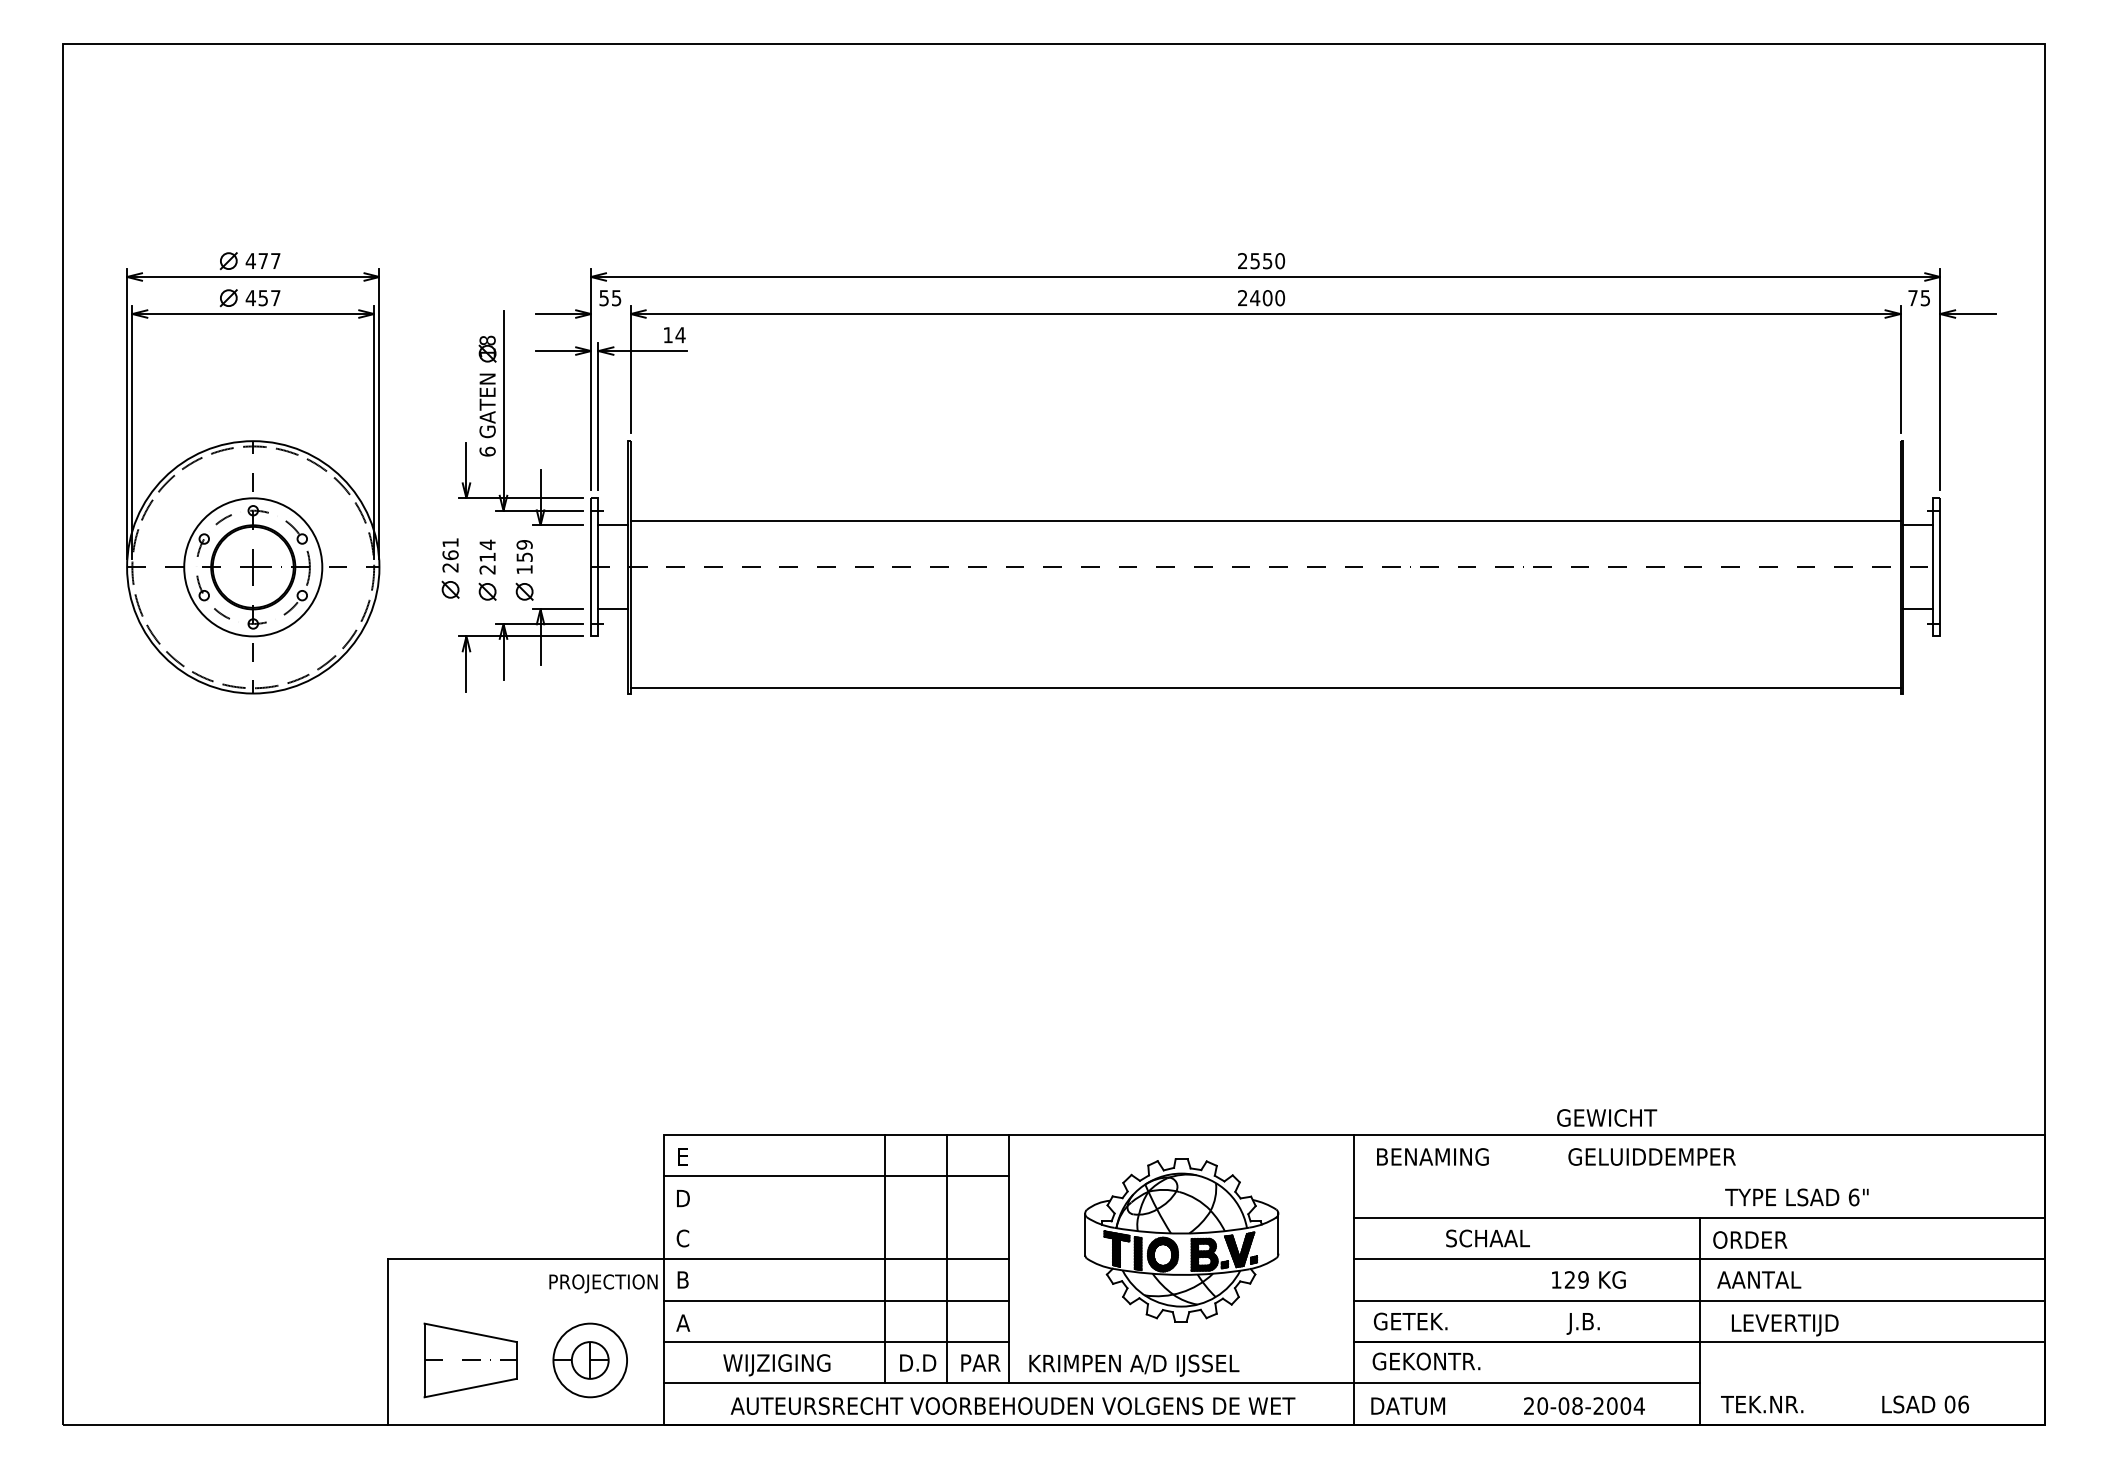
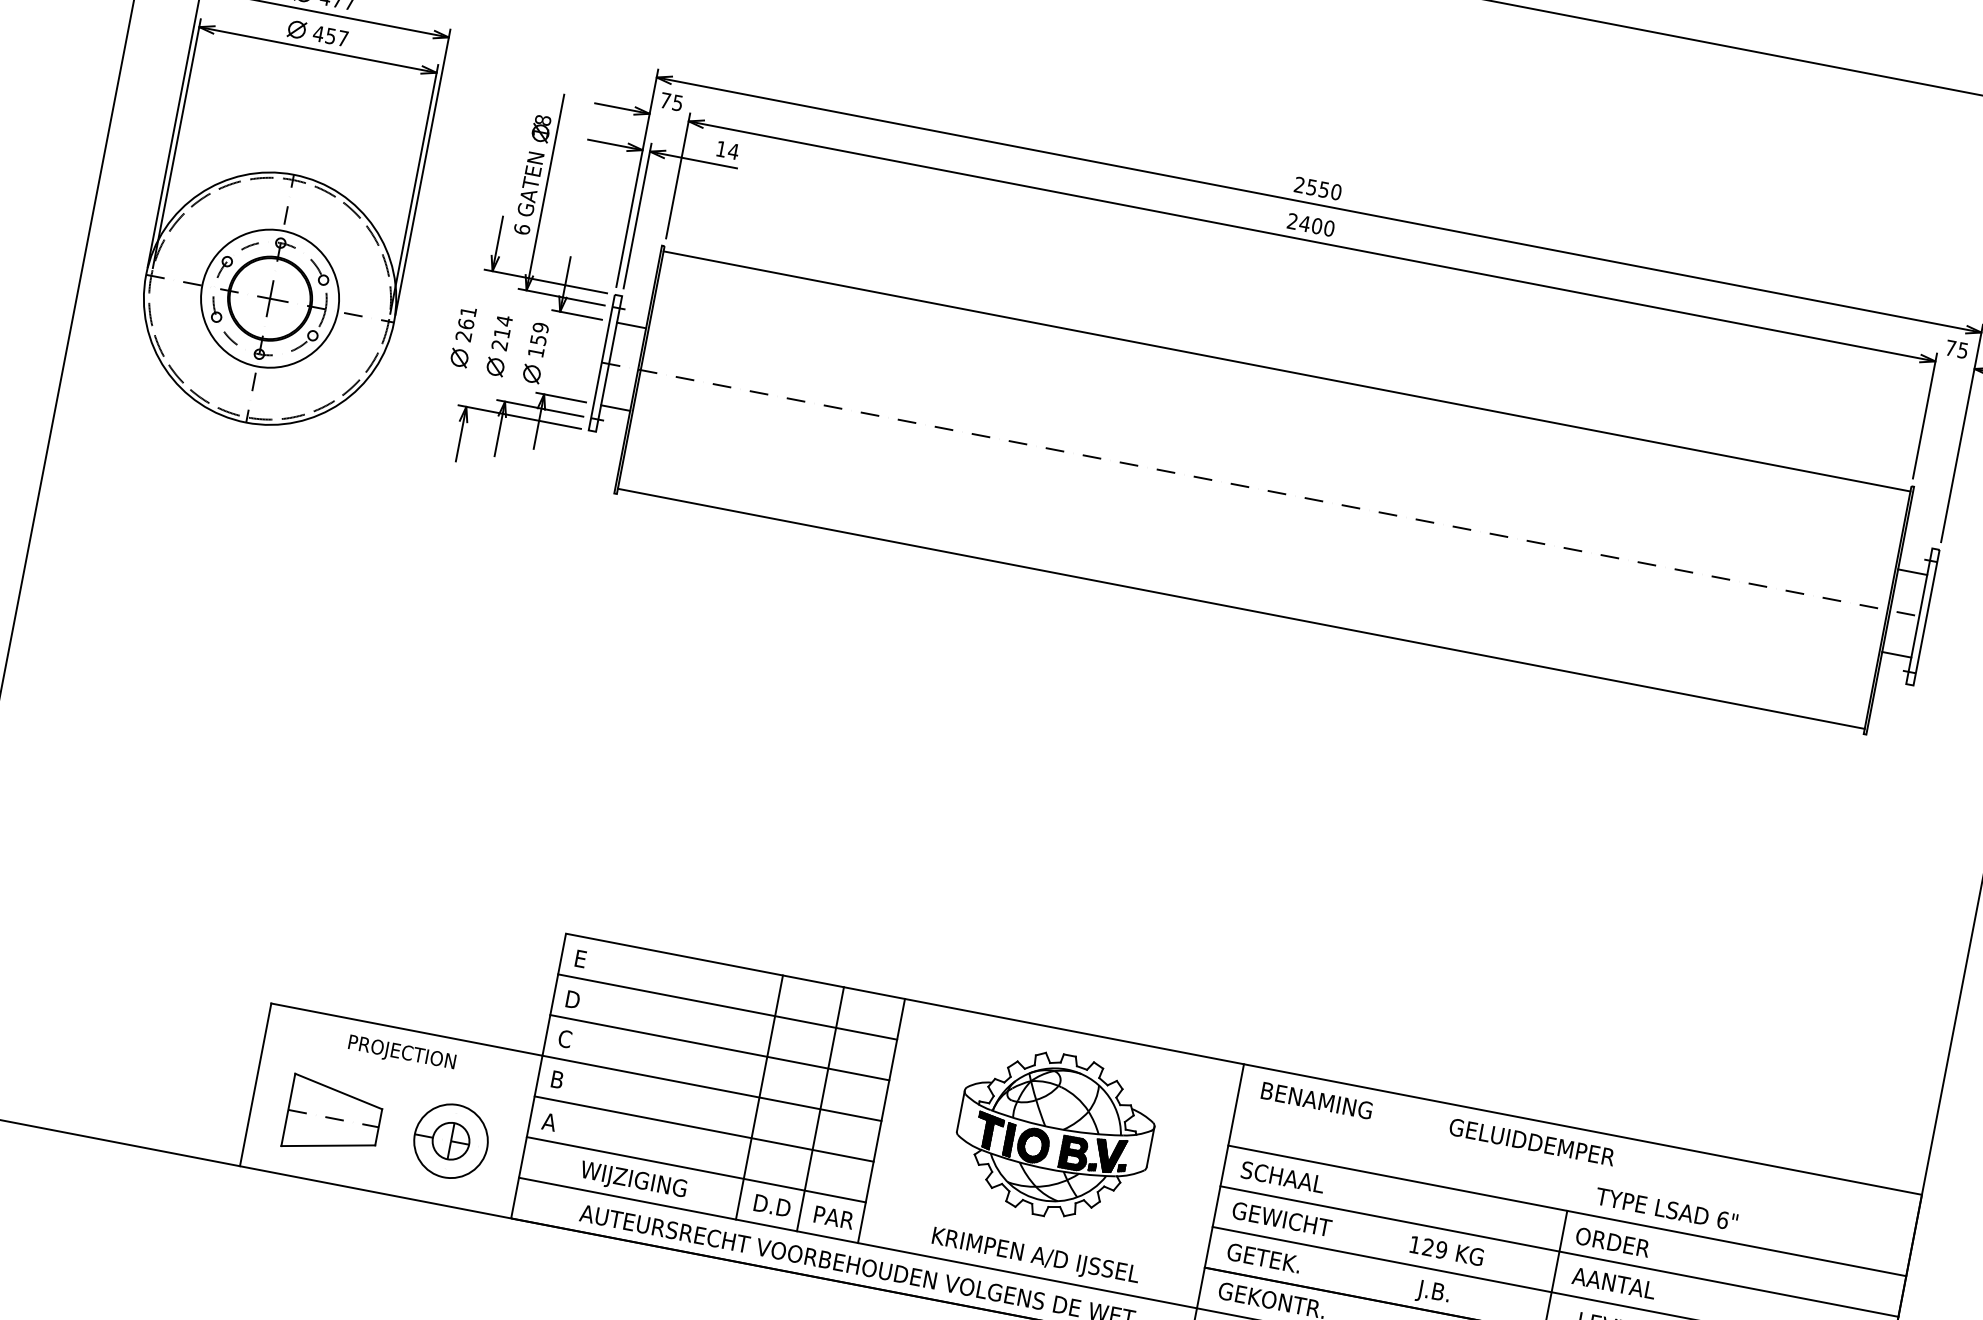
text: (603, 298) -> (664, 100), 55 -> 75
line: (1265, 521) -> (1286, 371), moved
text: (1607, 1117) -> (1282, 1218), moved
line: (836, 1217) -> (719, 1047), added
text: (1487, 1238) -> (1282, 1177), moved
text: (603, 1283) -> (401, 1053), moved
text: (1134, 1365) -> (1035, 1256), moved

